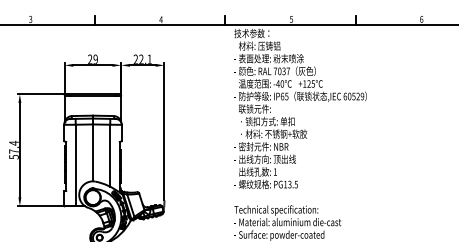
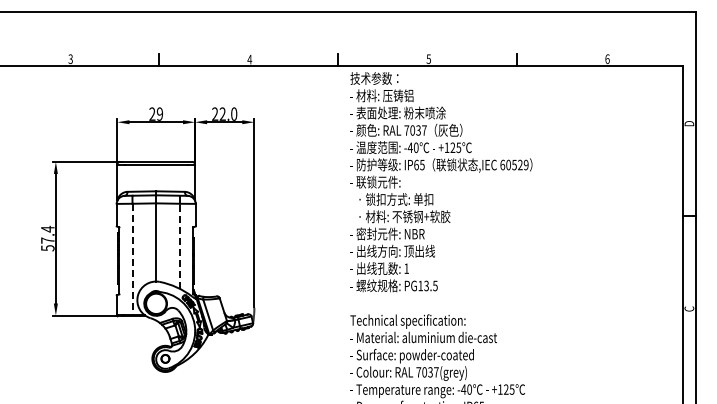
text: (149, 58) -> (234, 113), 22.1 -> 22.0
line: (109, 155) -> (179, 246), solid -> dashed
line: (75, 165) -> (132, 259), solid -> dashed

